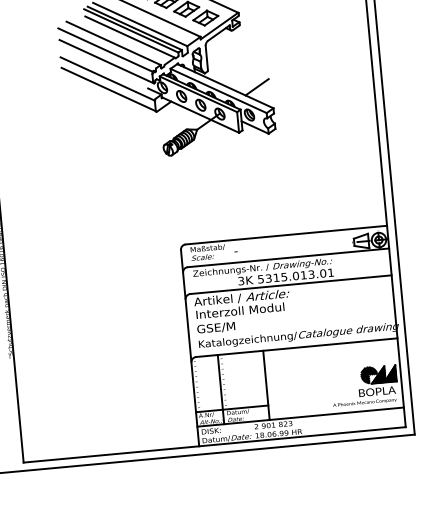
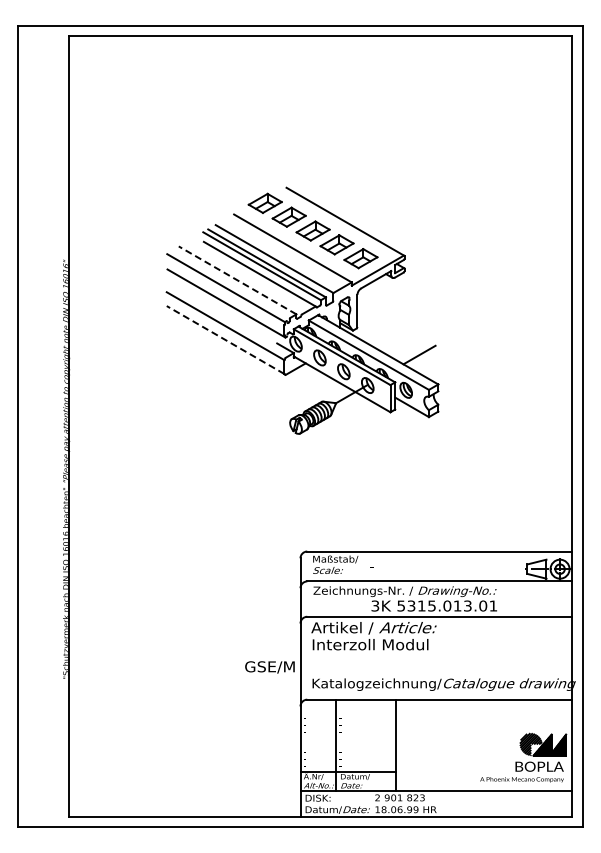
line: (113, 43) -> (237, 280), solid -> dashed
line: (108, 89) -> (225, 340), solid -> dashed
text: (215, 328) -> (269, 667), moved

